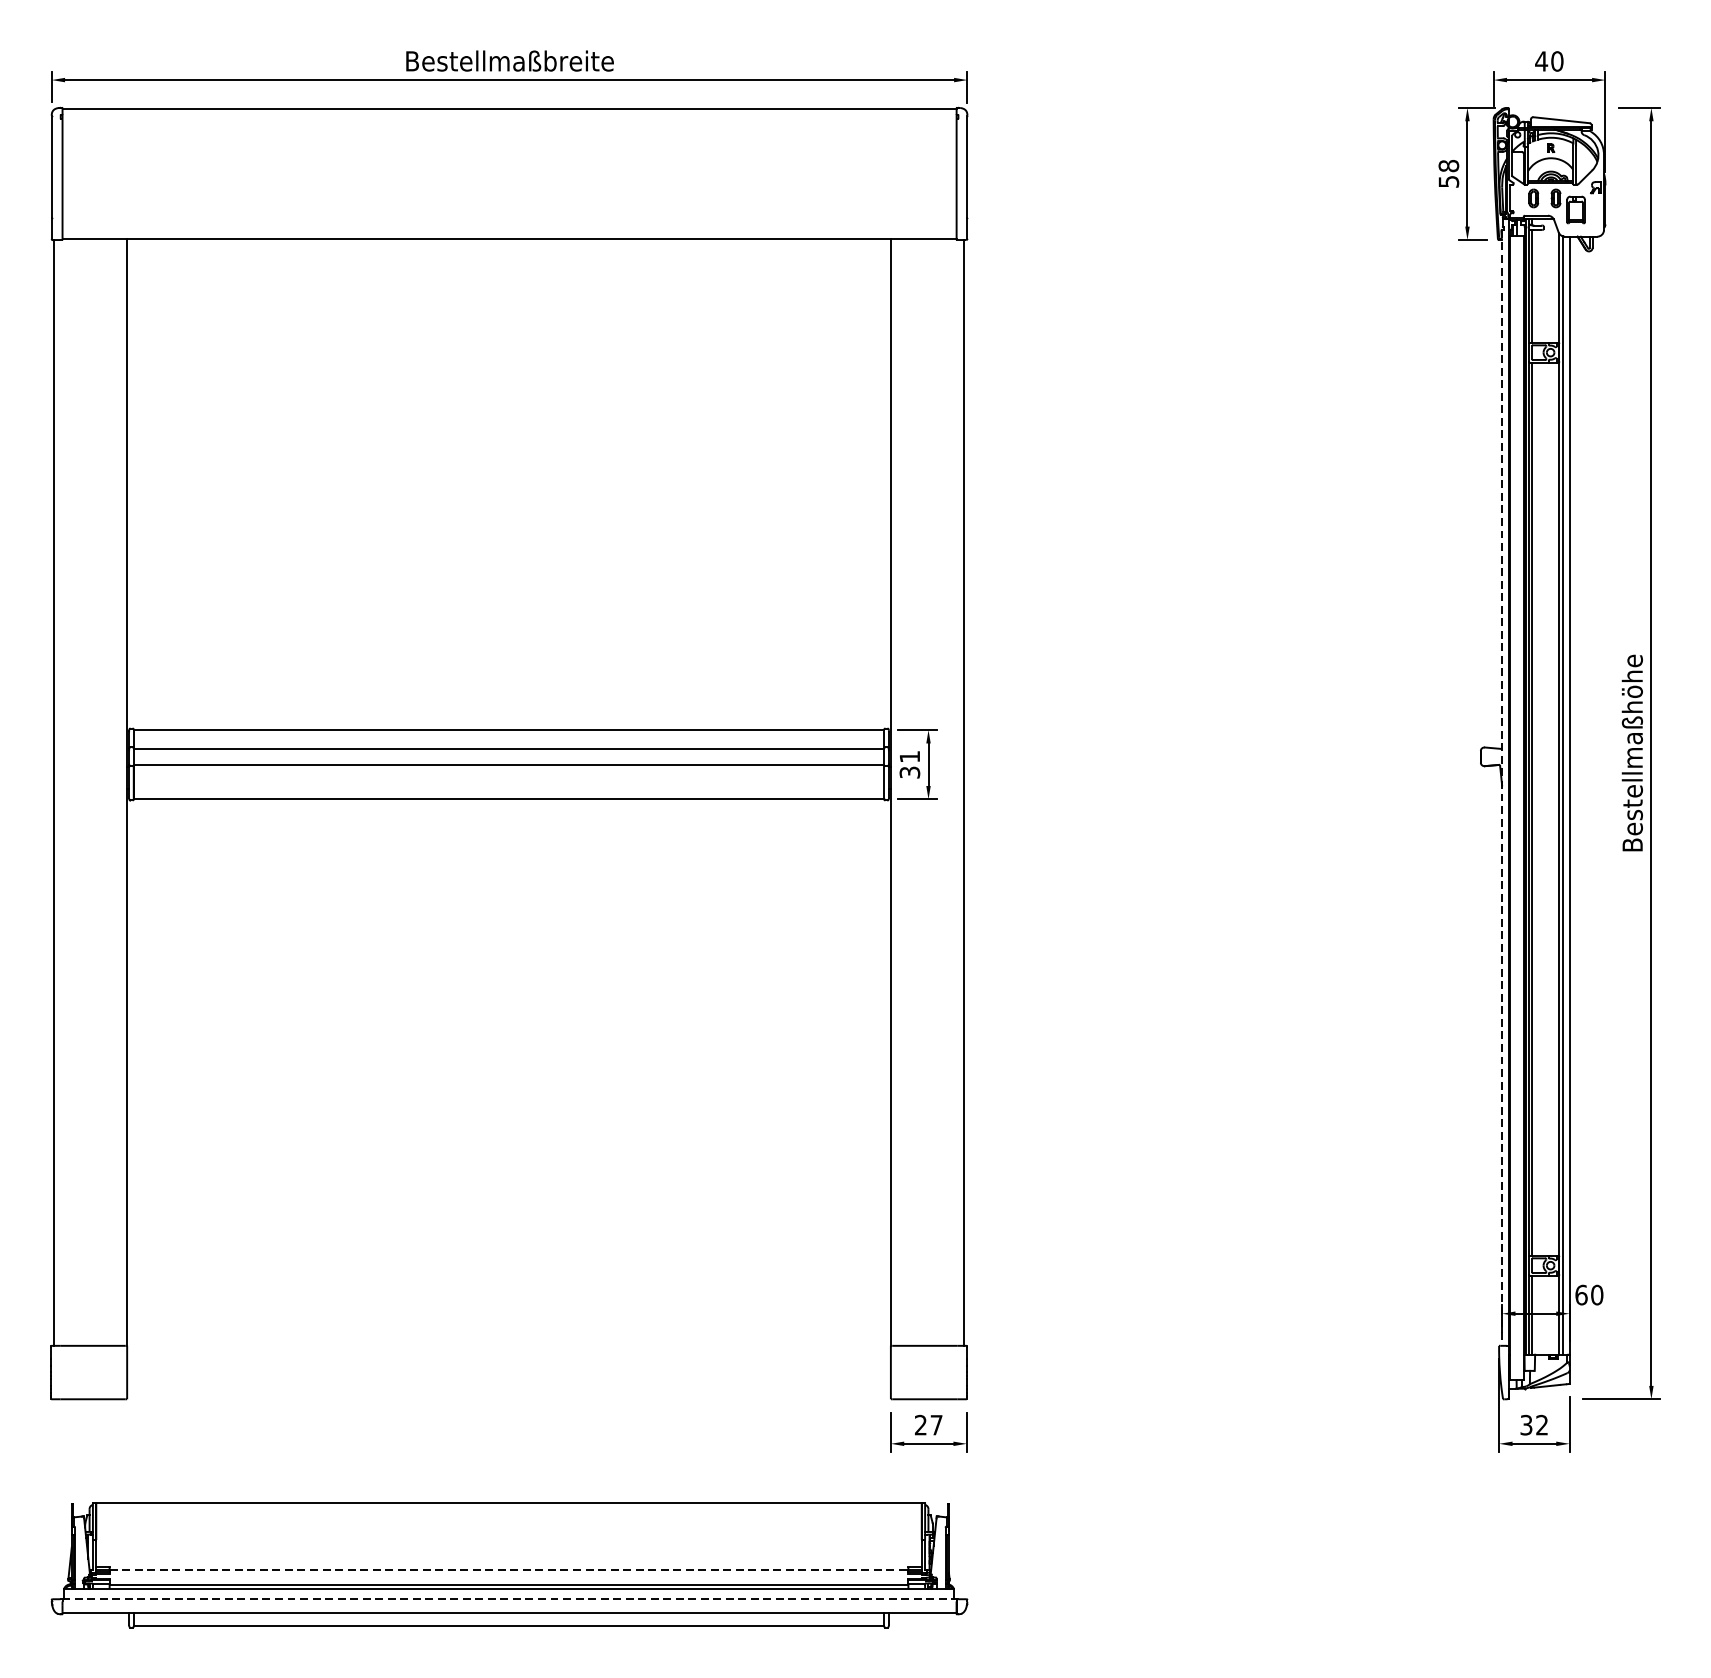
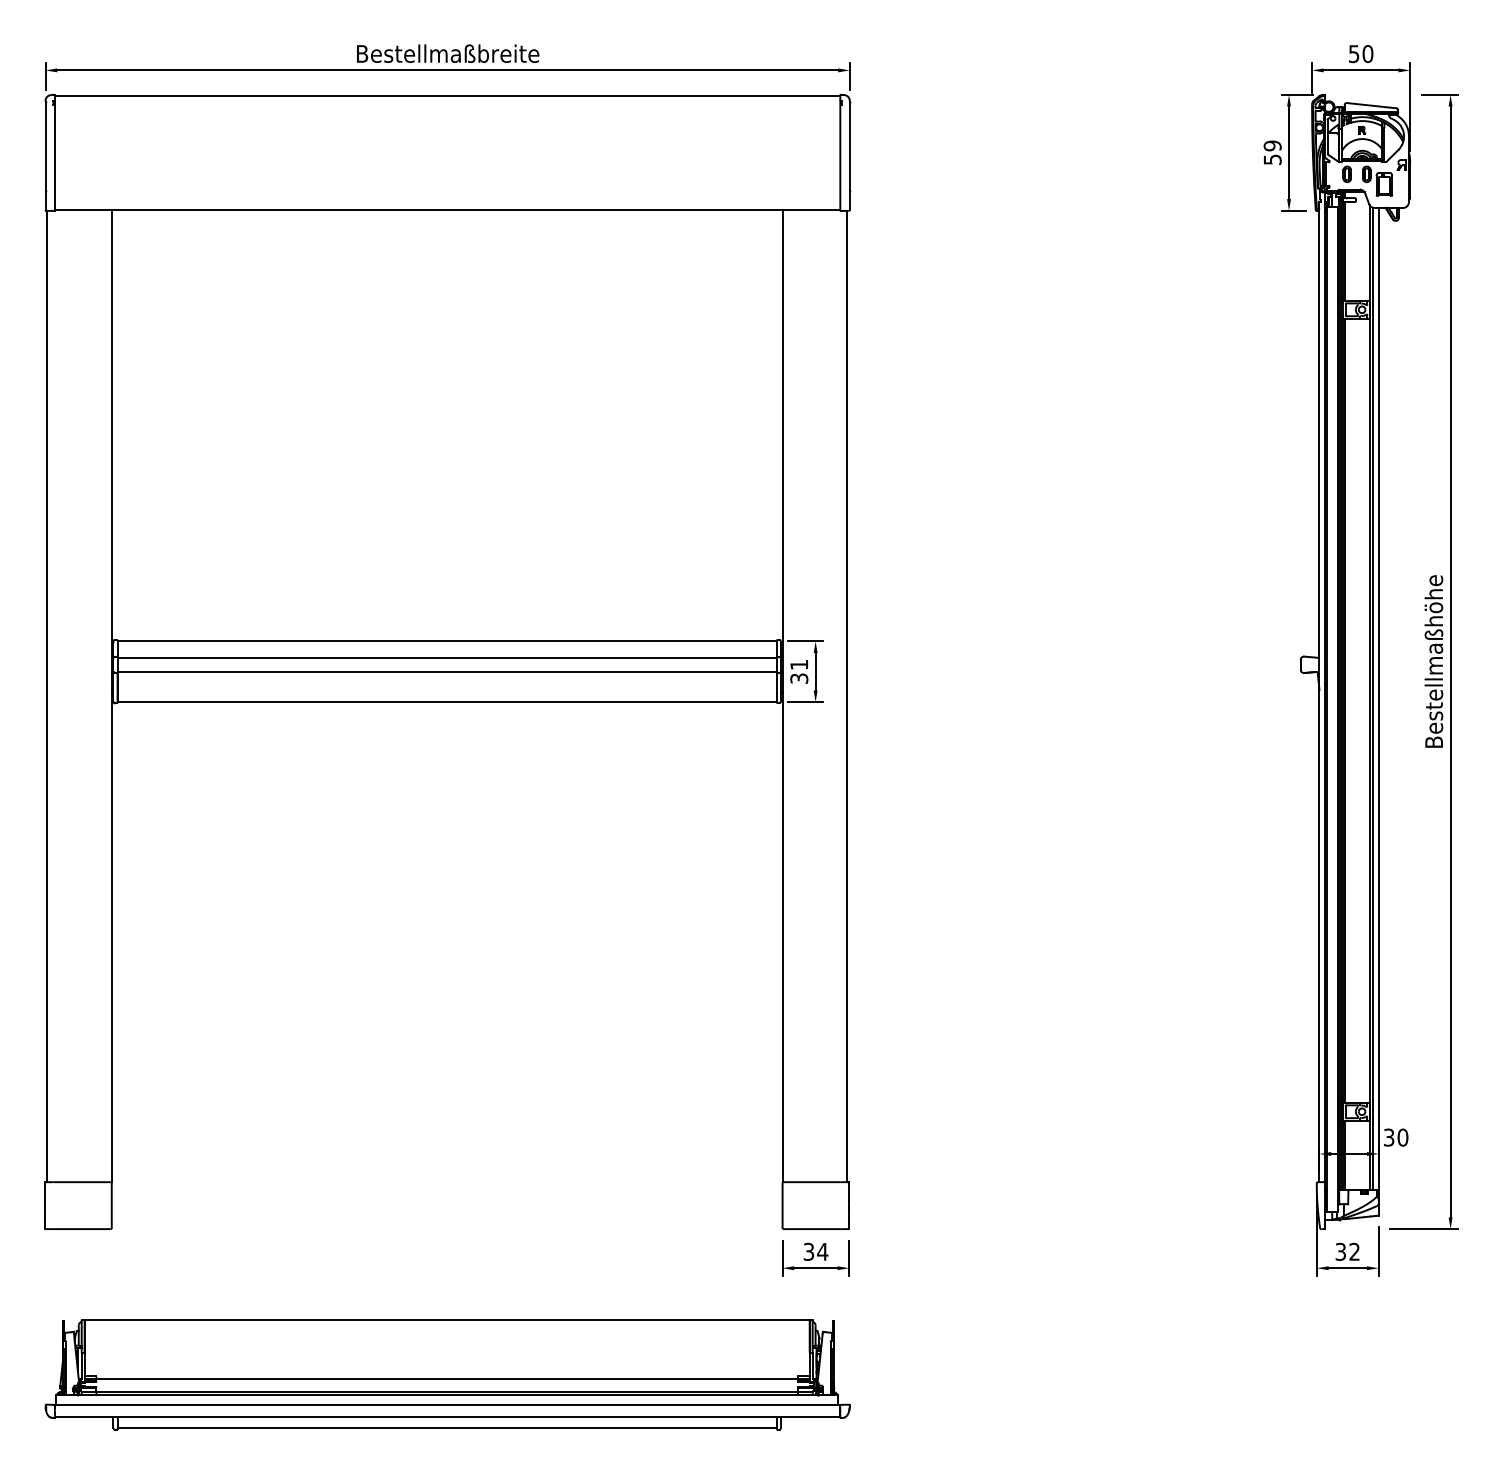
text: (1540, 61) -> (1353, 54), 40 -> 50
text: (1448, 165) -> (1272, 145), 58 -> 59
line: (1502, 788) -> (1319, 692), dashed -> solid
text: (1580, 1294) -> (1388, 1137), 60 -> 30
text: (928, 1424) -> (815, 1251), 27 -> 34
line: (509, 1569) -> (447, 1378), dashed -> solid
line: (509, 1598) -> (447, 1404), dashed -> solid

